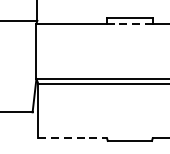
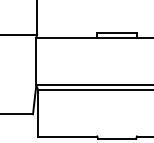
line: (130, 23) -> (117, 37), dashed -> solid
line: (72, 138) -> (67, 136), dashed -> solid

